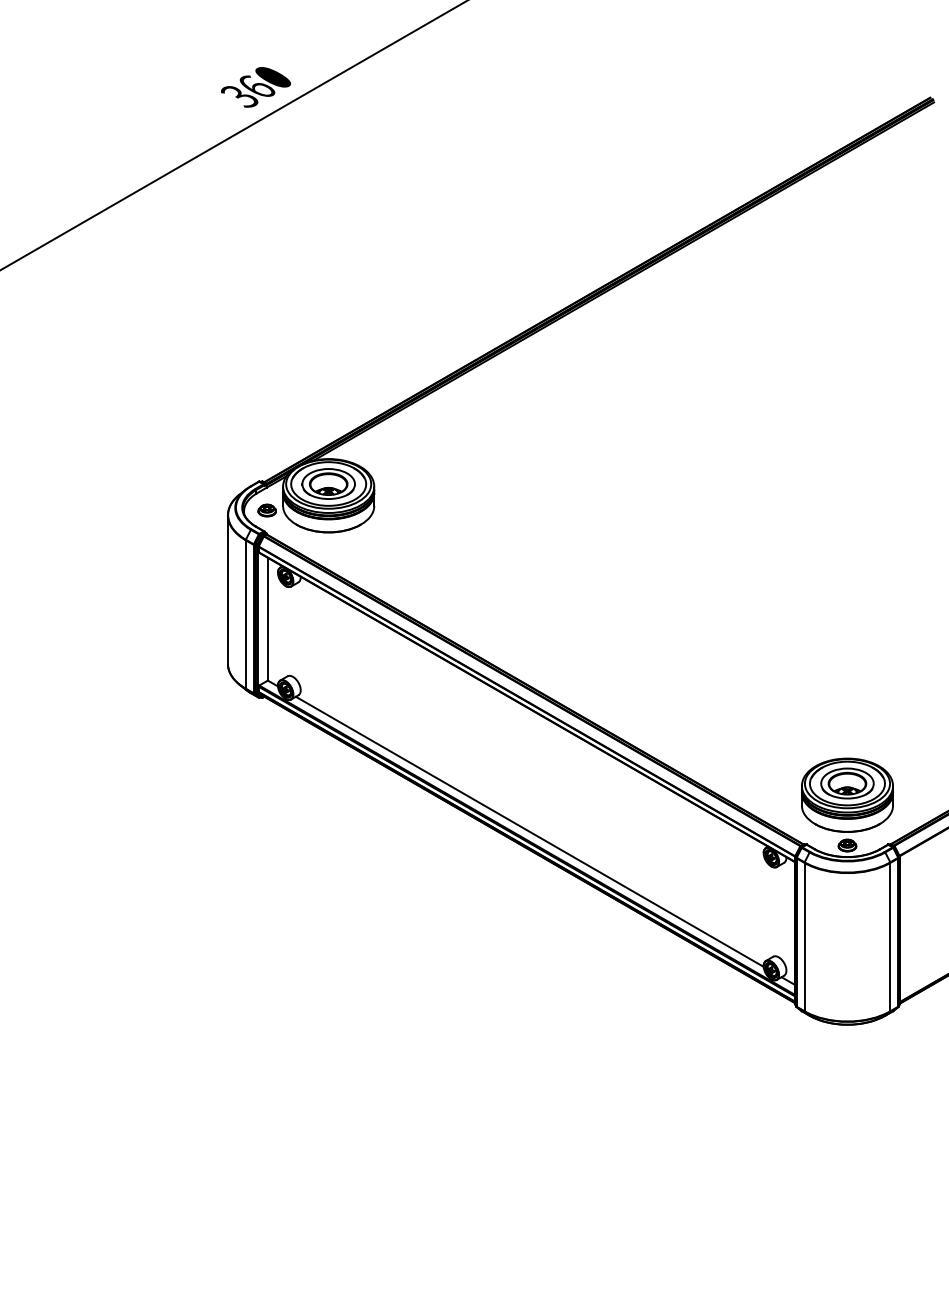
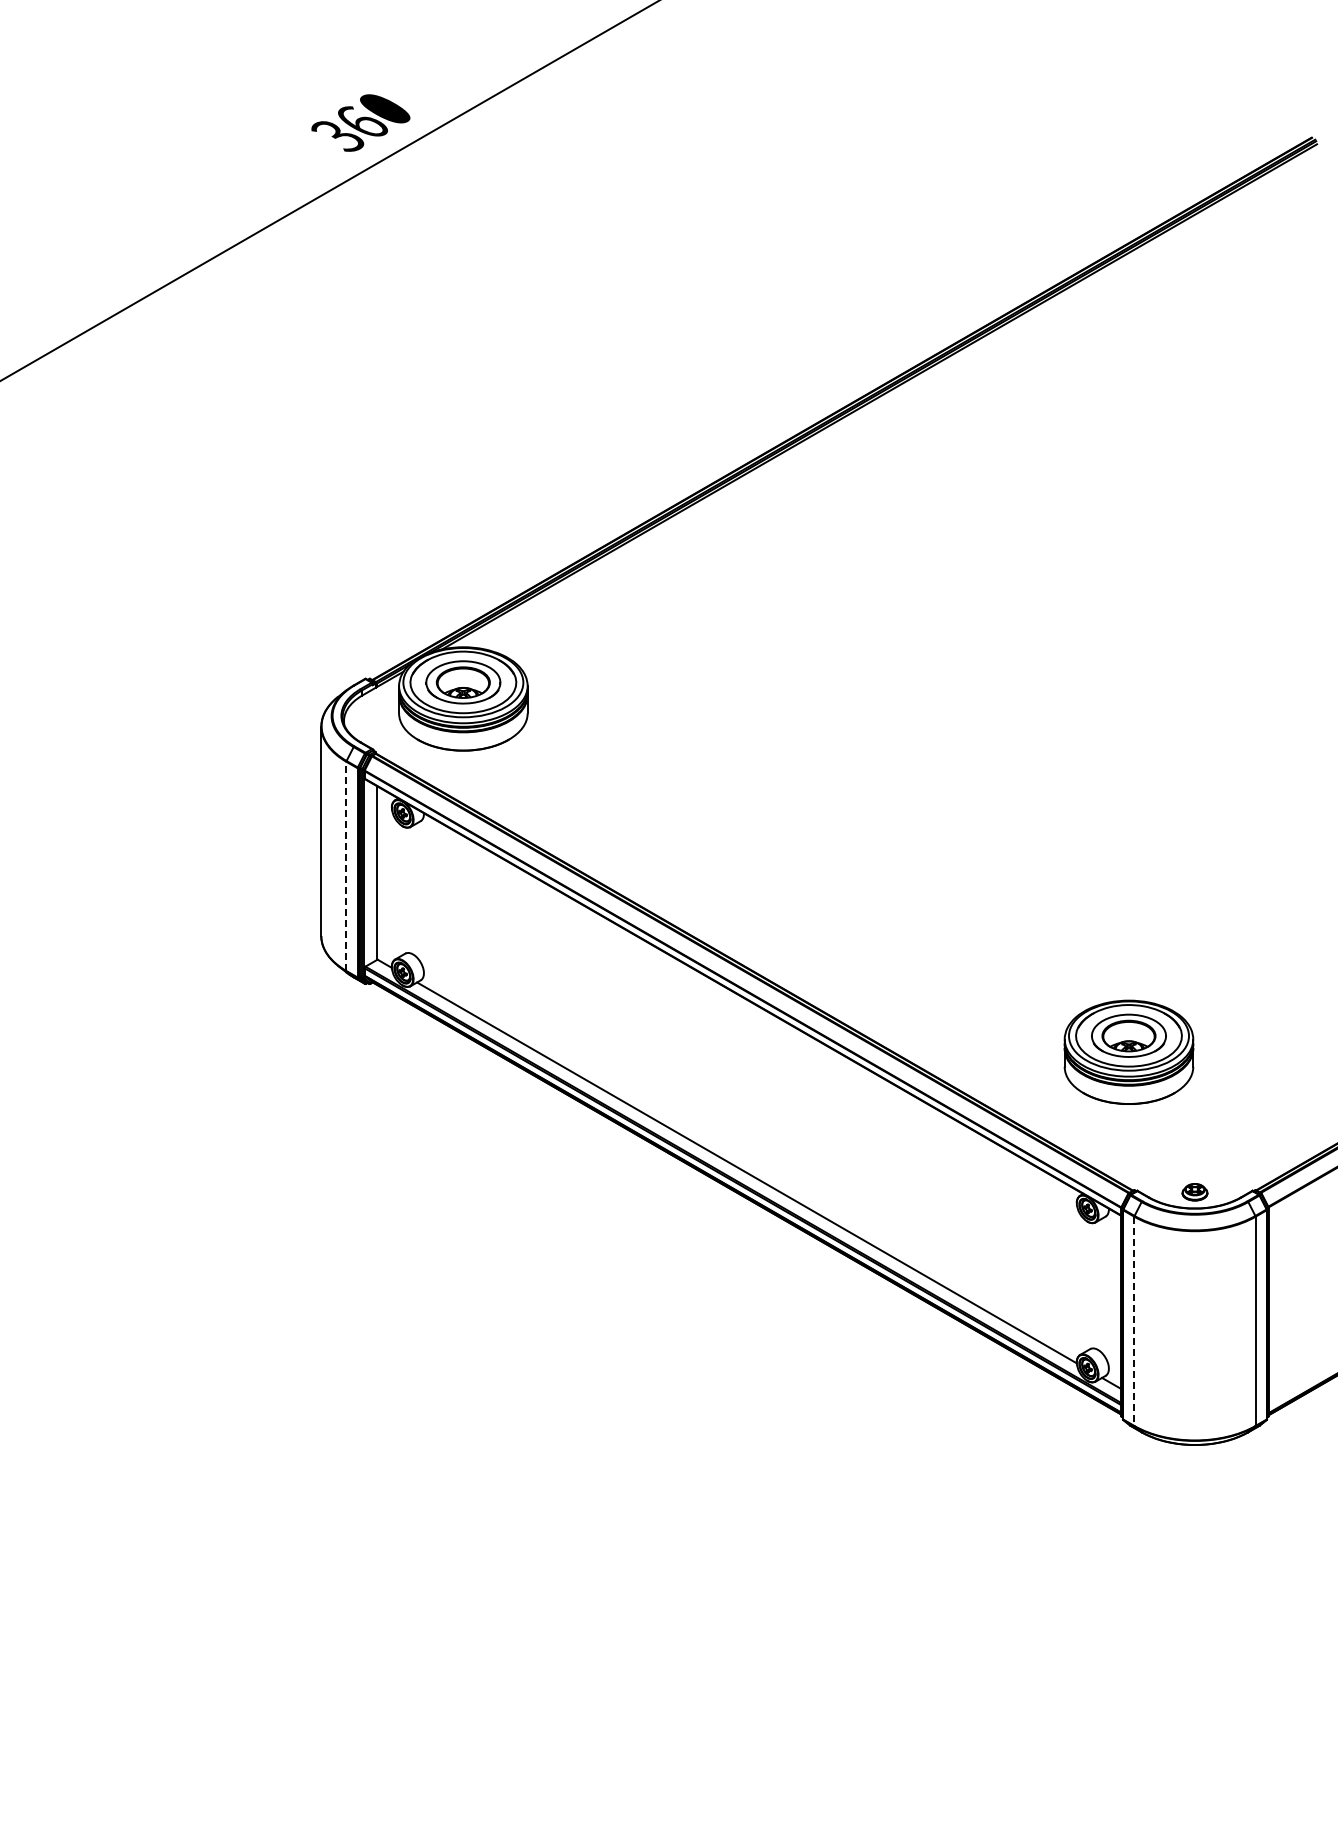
part: (267, 510) -> (376, 719), removed
line: (245, 614) -> (346, 866), solid -> dashed
part: (847, 794) -> (1128, 1051), moved
line: (804, 937) -> (1134, 1321), solid -> dashed

